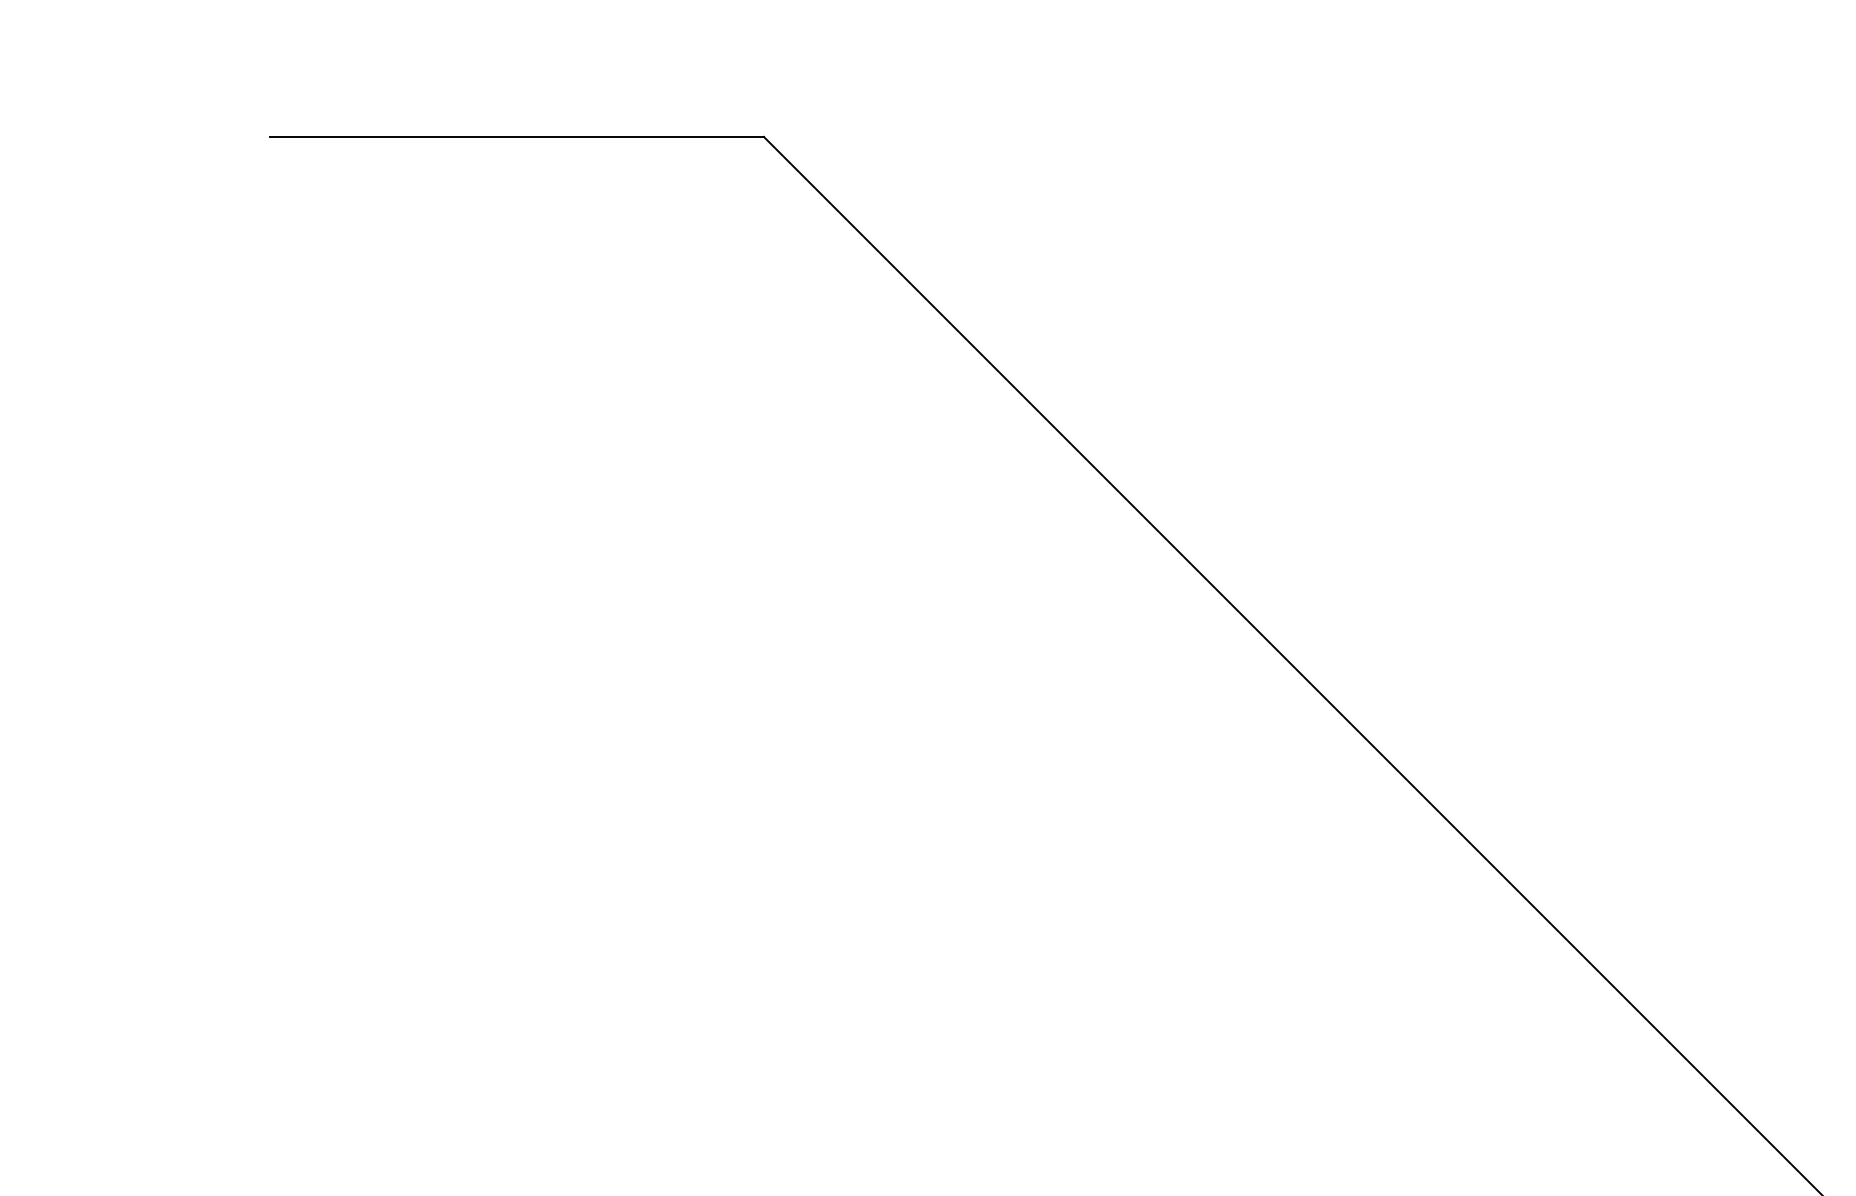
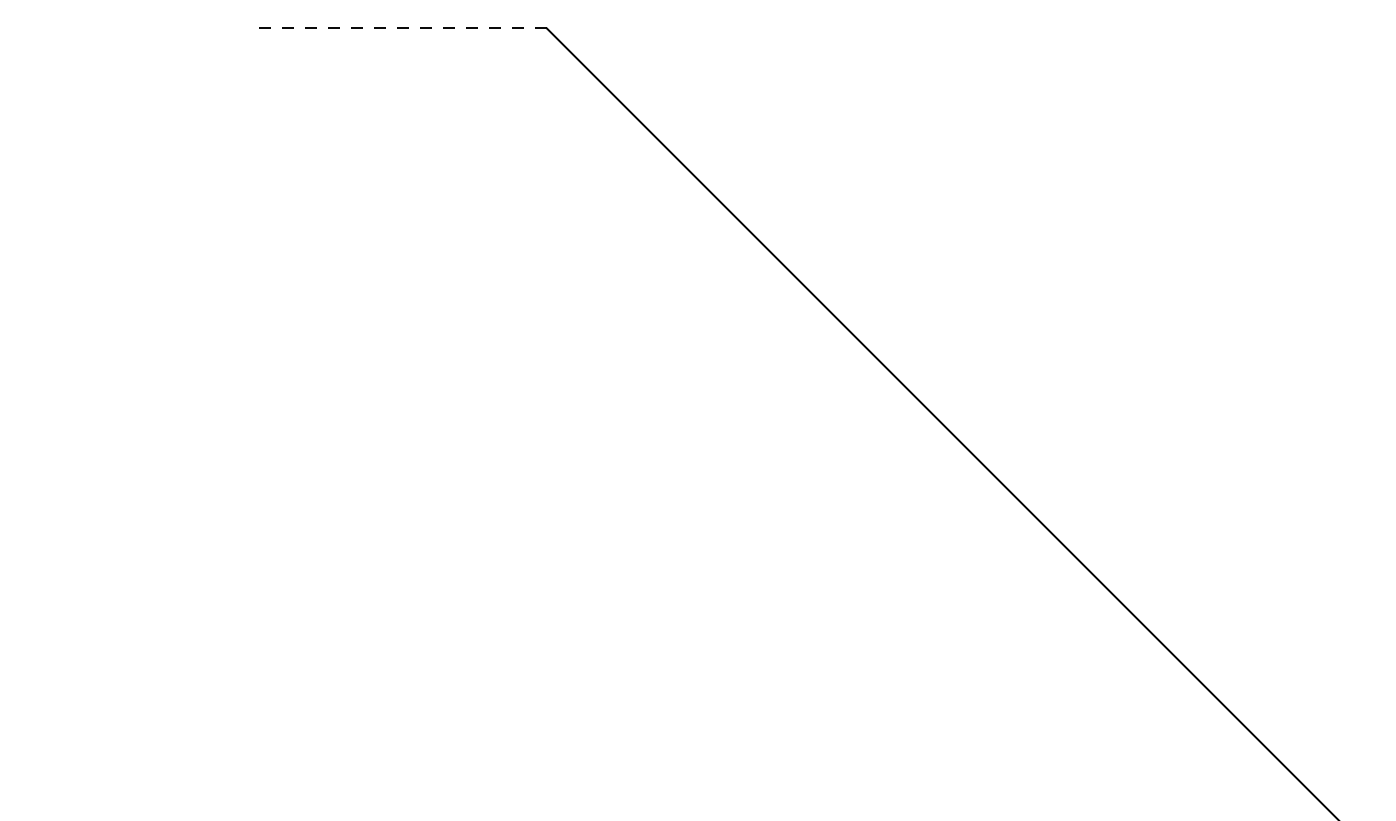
line: (517, 136) -> (403, 28), solid -> dashed

